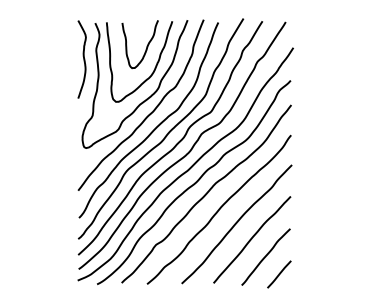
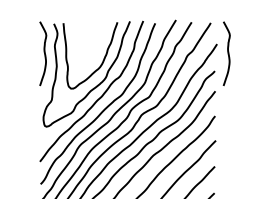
curve: (146, 46) -> (96, 43), removed
curve: (306, 59) -> (227, 53), added

